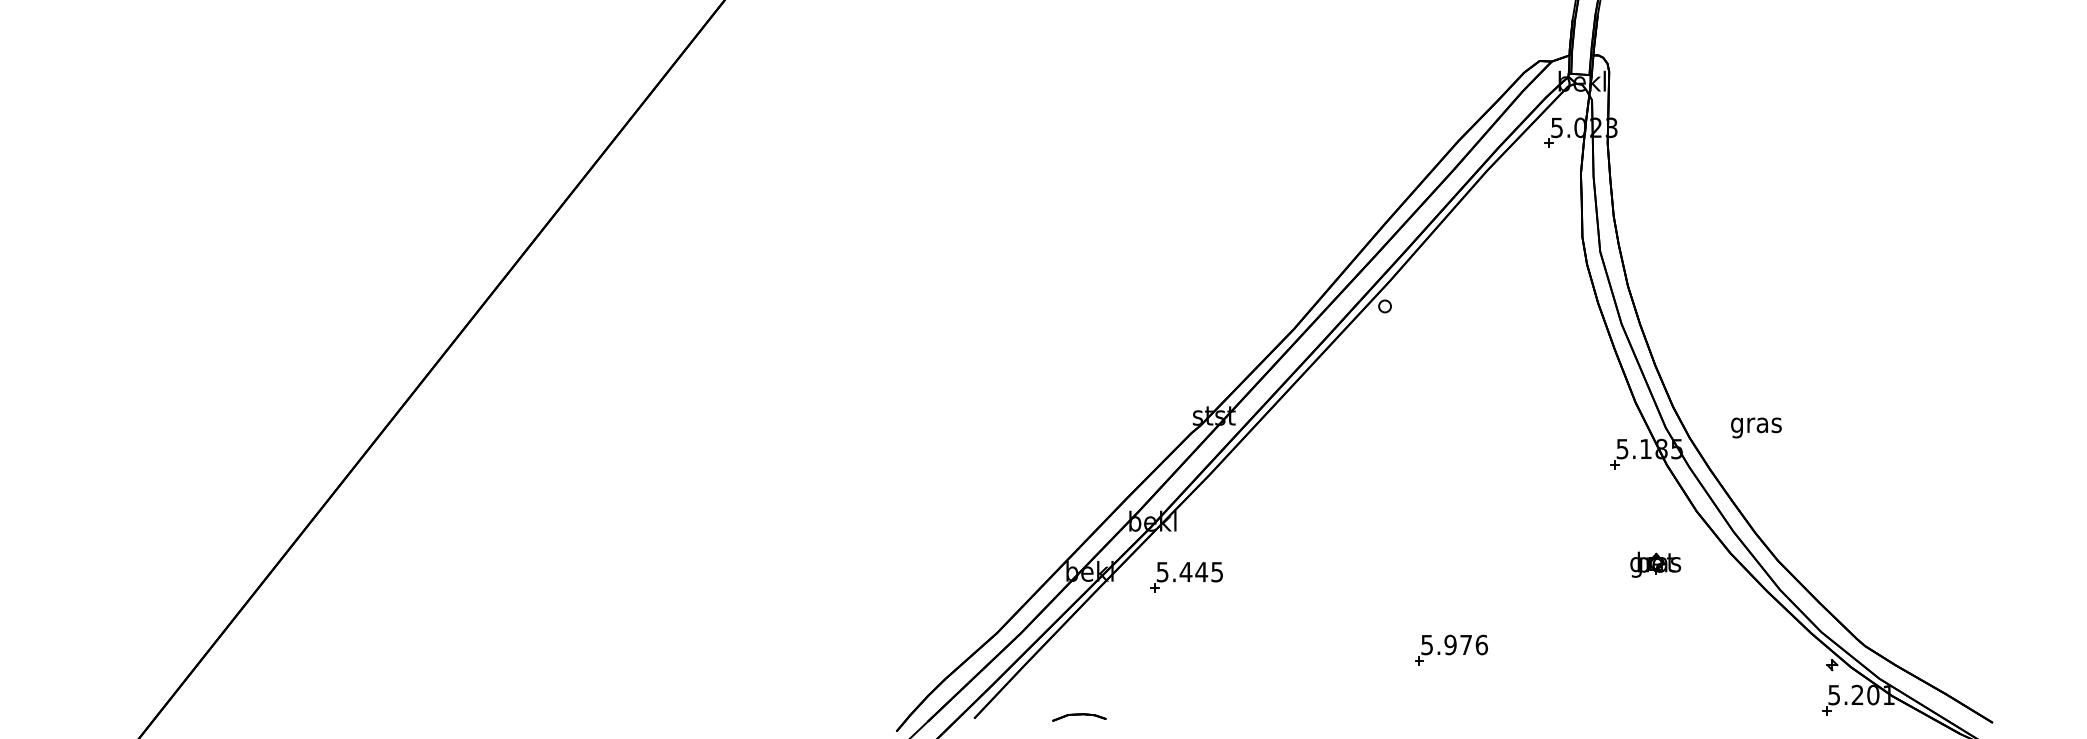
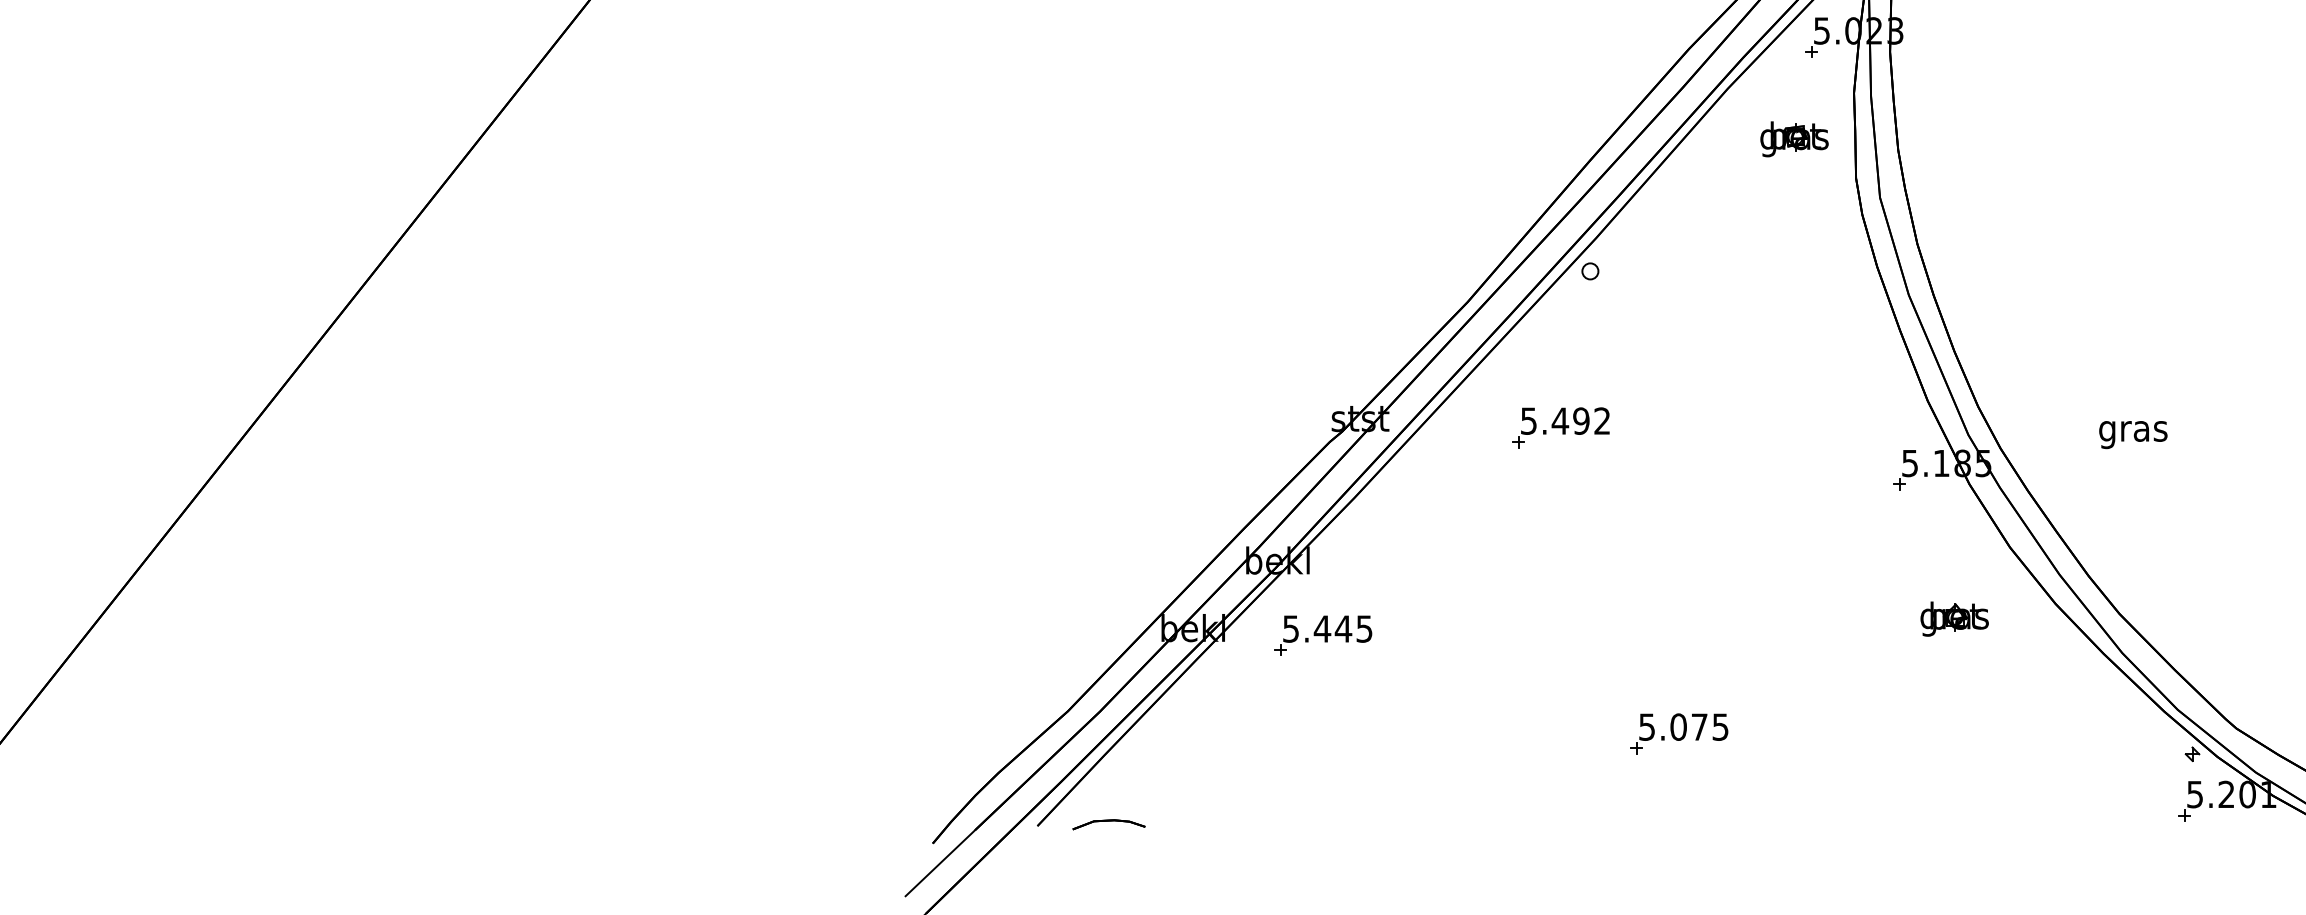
part: (1536, 208) -> (1794, 139), added
part: (1363, 422) -> (1561, 427), added
text: (1756, 427) -> (2133, 434), moved
text: (1466, 644) -> (1700, 726), 5.976 -> 5.075
part: (1079, 717) -> (1109, 824), moved

